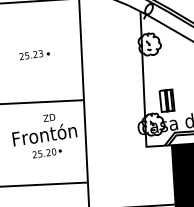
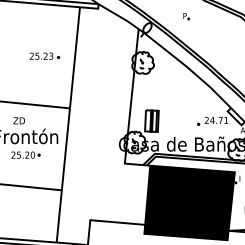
part: (34, 53) -> (44, 55), moved
text: (48, 117) -> (18, 120), moved

